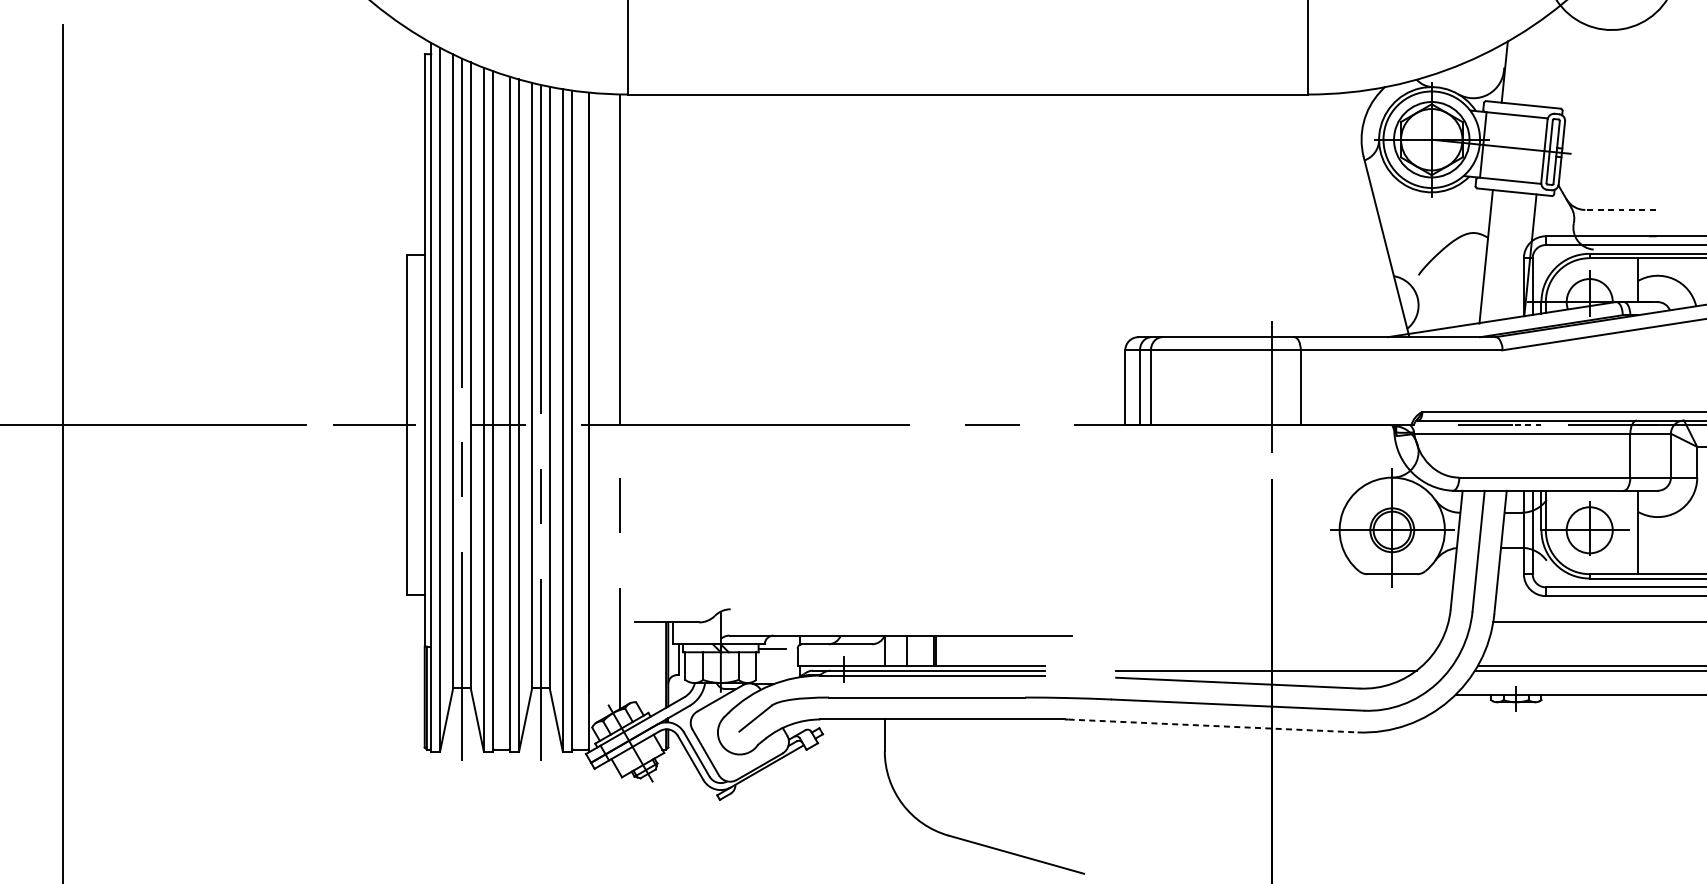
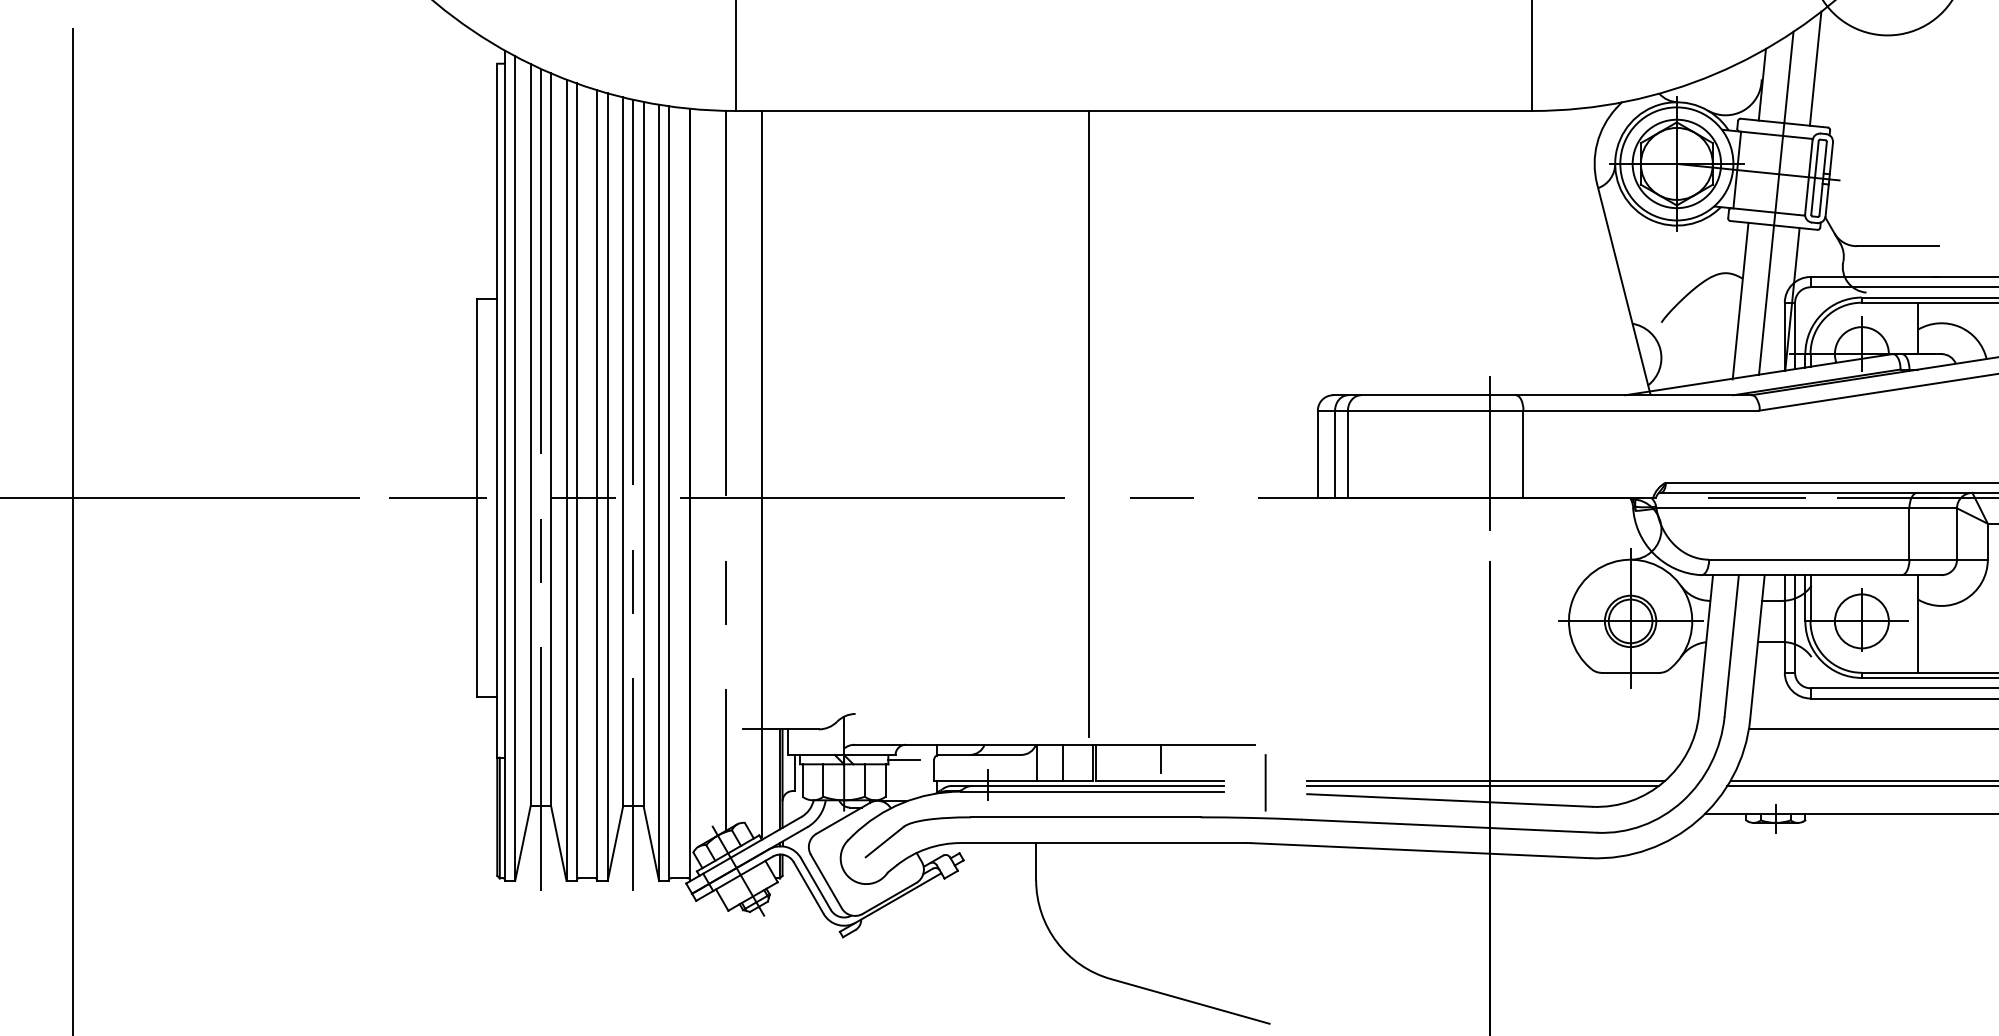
line: (1550, 58) -> (1815, 68), added
line: (1516, 173) -> (1776, 203), added
line: (1620, 210) -> (1897, 246), dashed -> solid
line: (930, 361) -> (1089, 423), added
line: (650, 404) -> (761, 473), added
line: (1527, 425) -> (1788, 498), dashed -> solid
line: (991, 647) -> (1161, 758), added
line: (1269, 666) -> (1486, 780), added
line: (1080, 667) -> (1265, 782), added
line: (1213, 725) -> (1421, 850), dashed -> solid

